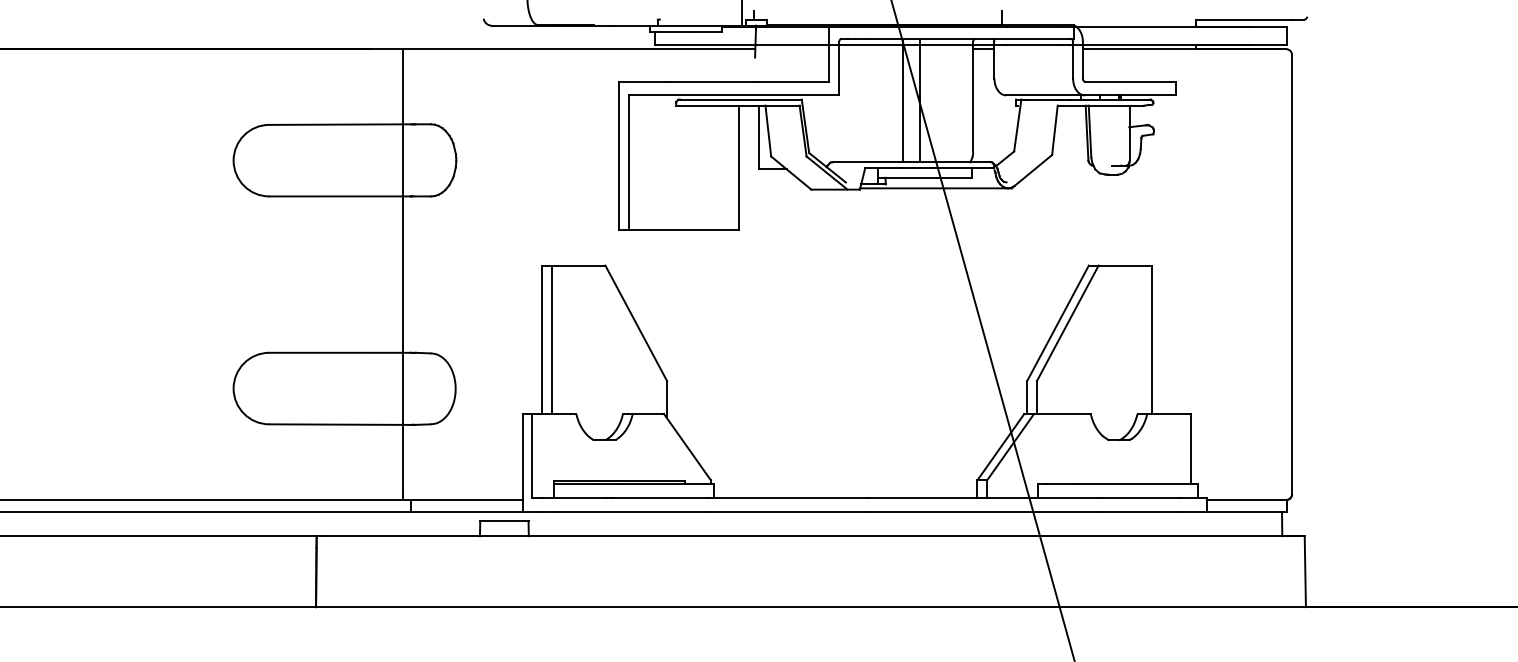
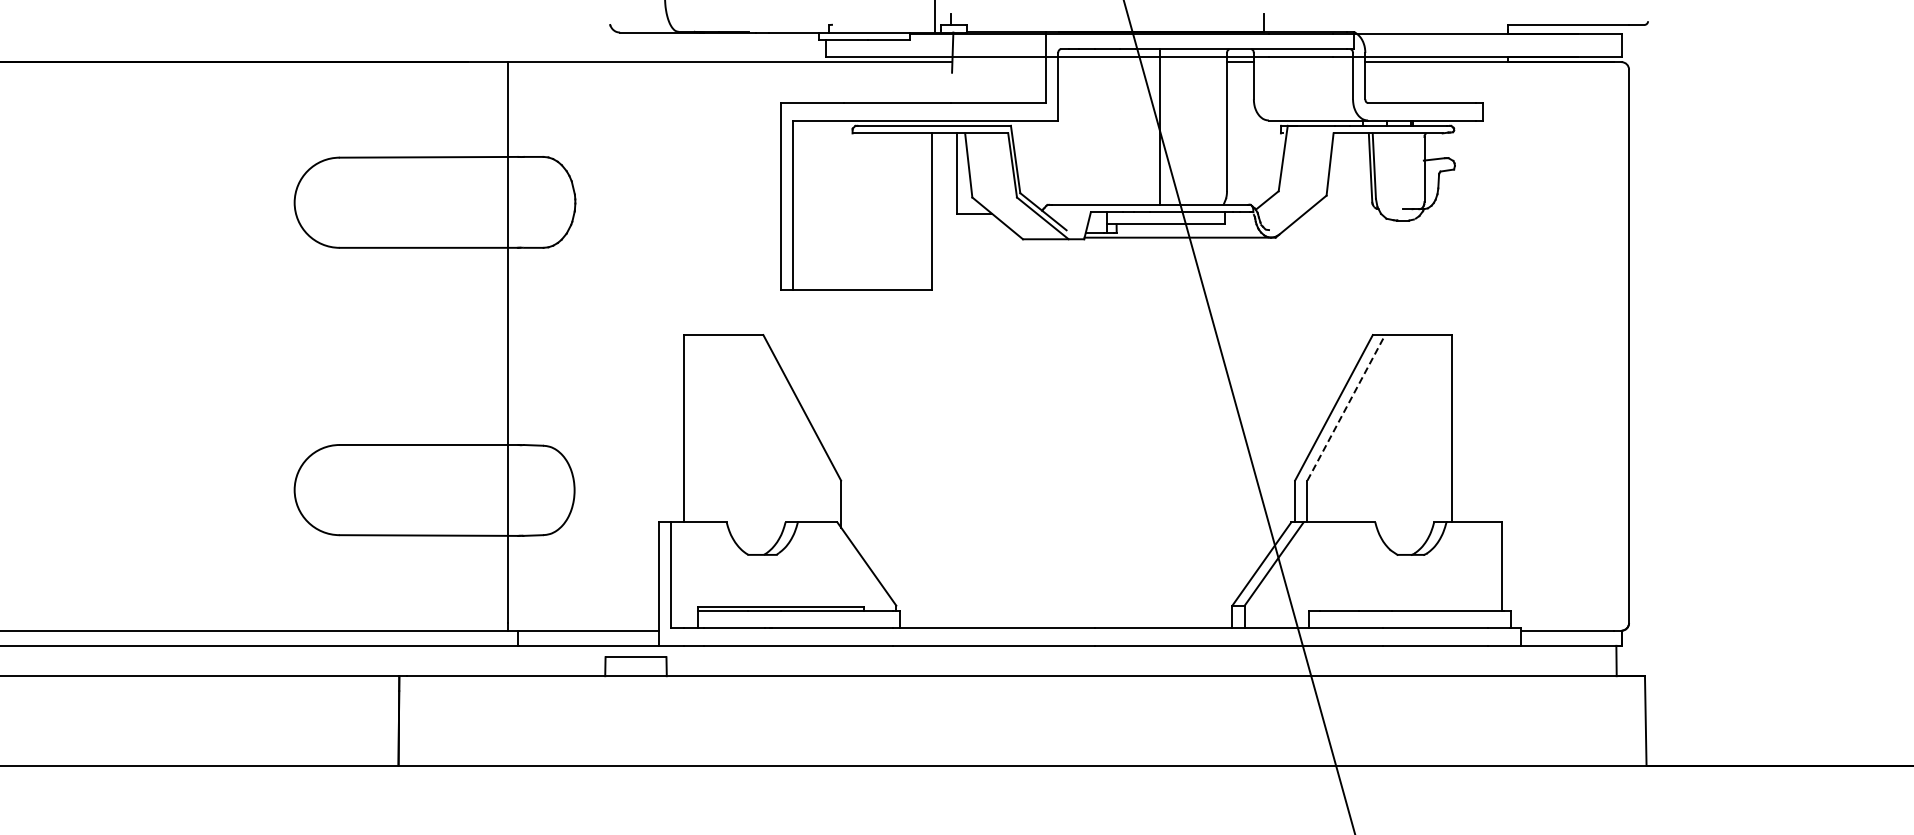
line: (902, 100) -> (1138, 126), removed
line: (1067, 323) -> (1346, 407), solid -> dashed
line: (552, 339) -> (696, 428), removed

